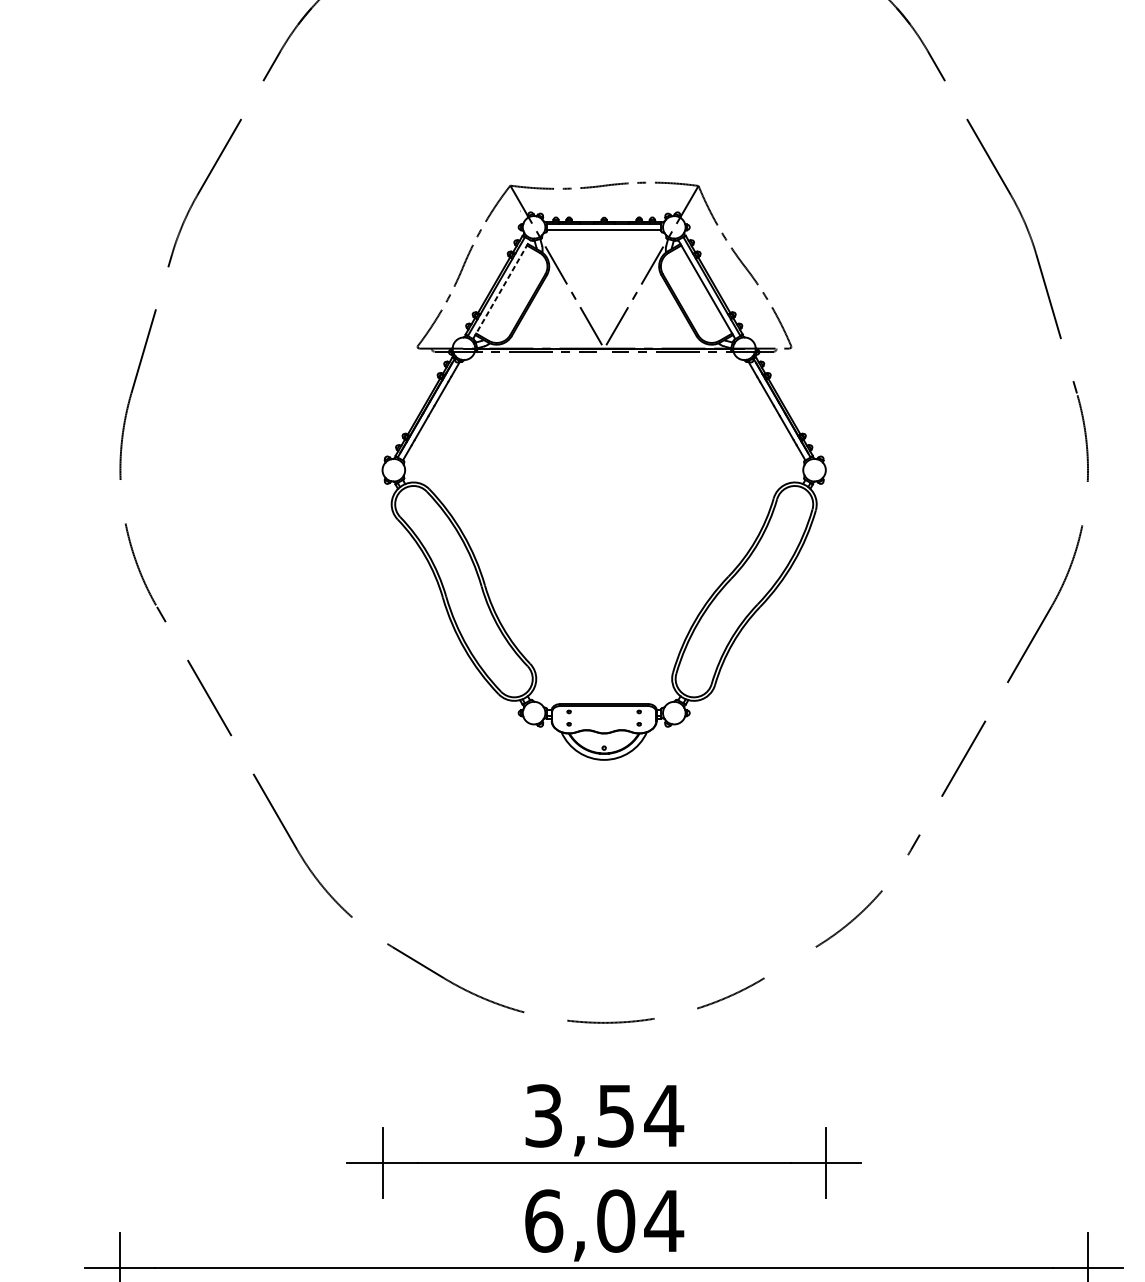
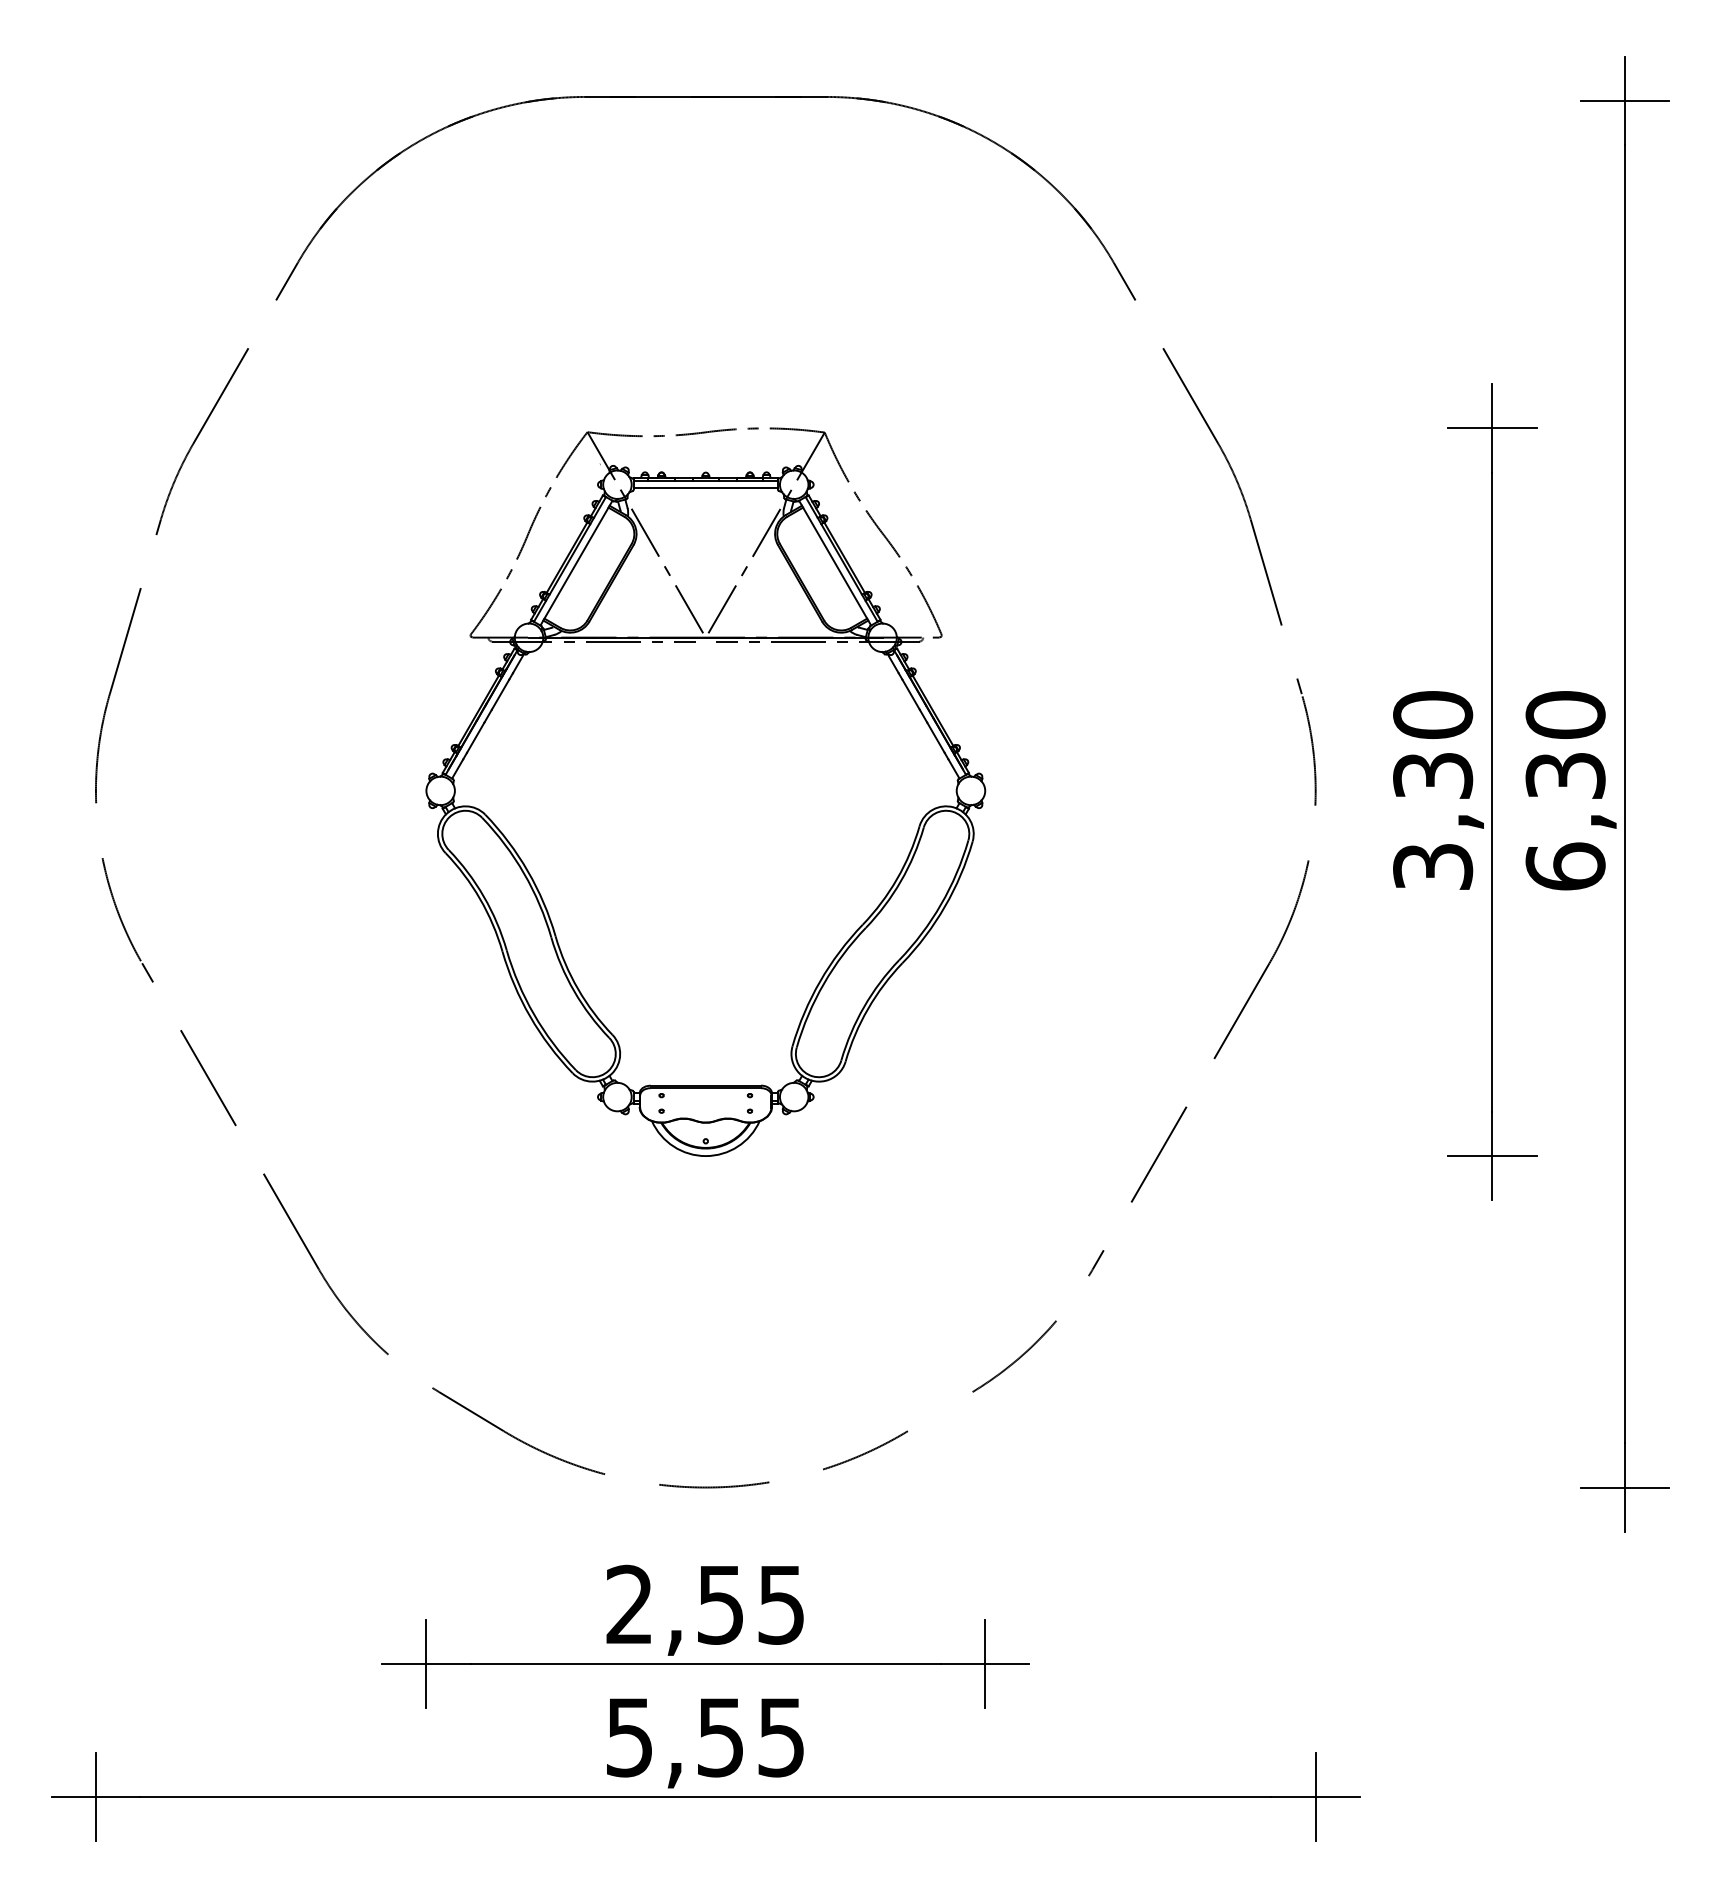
line: (501, 289) -> (576, 562), dashed -> solid
text: (604, 1115) -> (706, 1604), 3,54 -> 2,55
text: (604, 1221) -> (706, 1737), 6,04 -> 5,55

